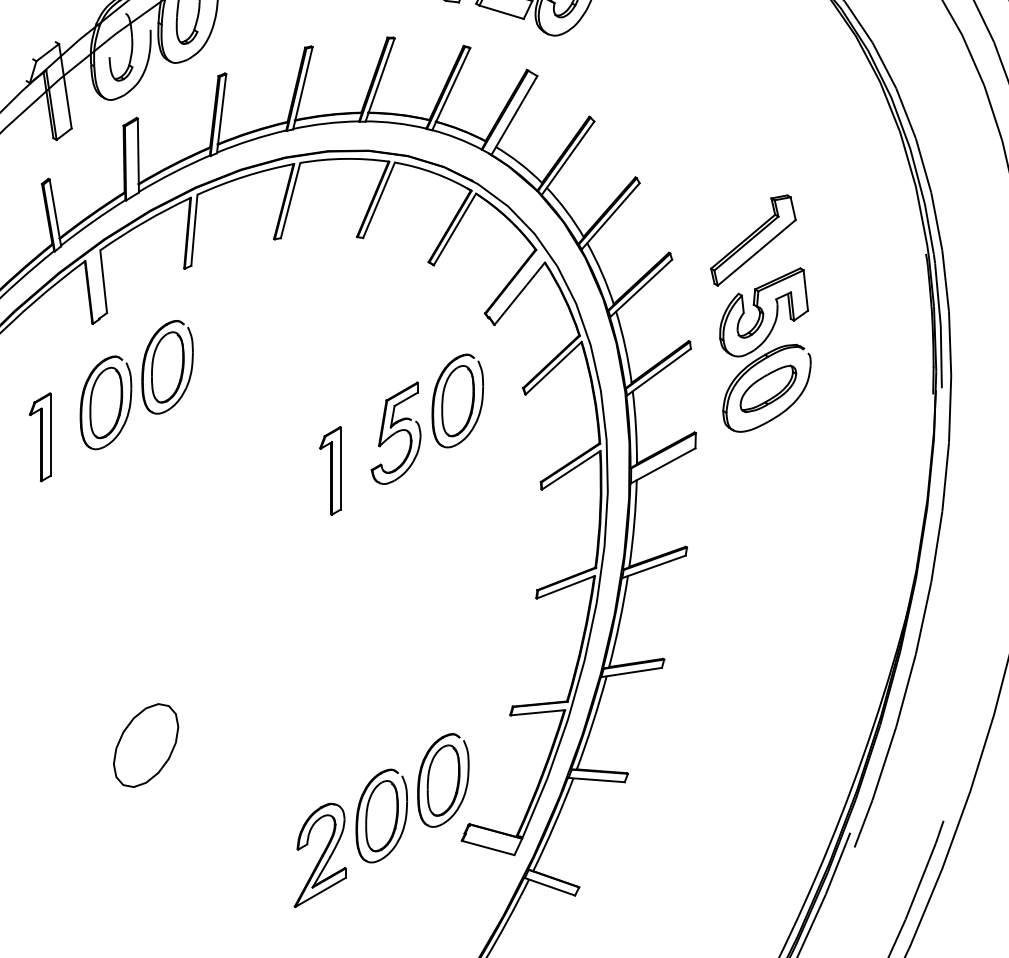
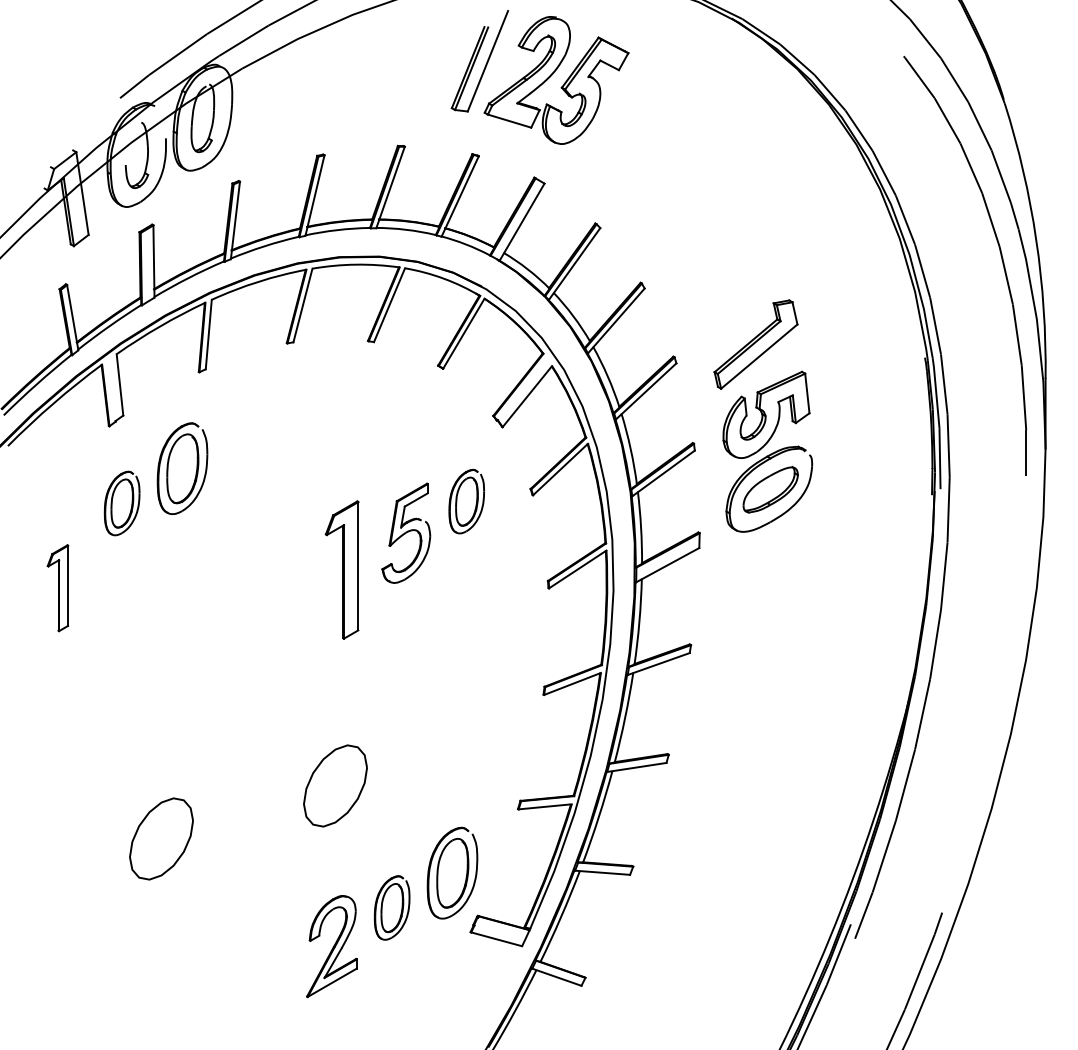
part: (457, 400) -> (466, 501), size x0.7
part: (105, 402) -> (121, 503), size x0.7
part: (39, 437) -> (57, 588), moved
part: (329, 471) -> (341, 570), size x1.6
part: (323, 690) -> (335, 785), added
part: (381, 815) -> (391, 907), size x0.7

